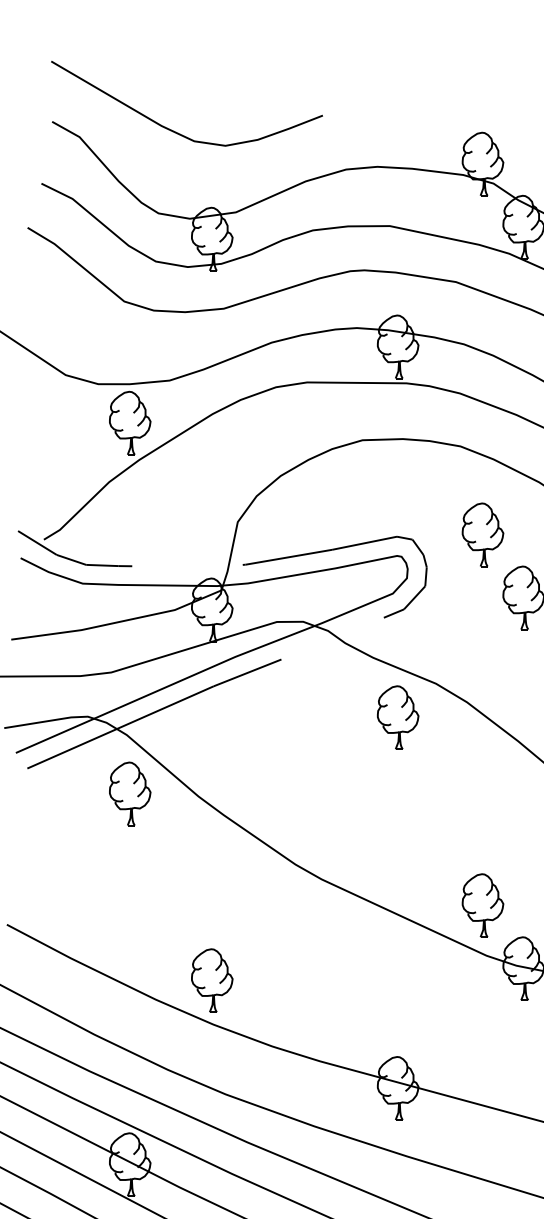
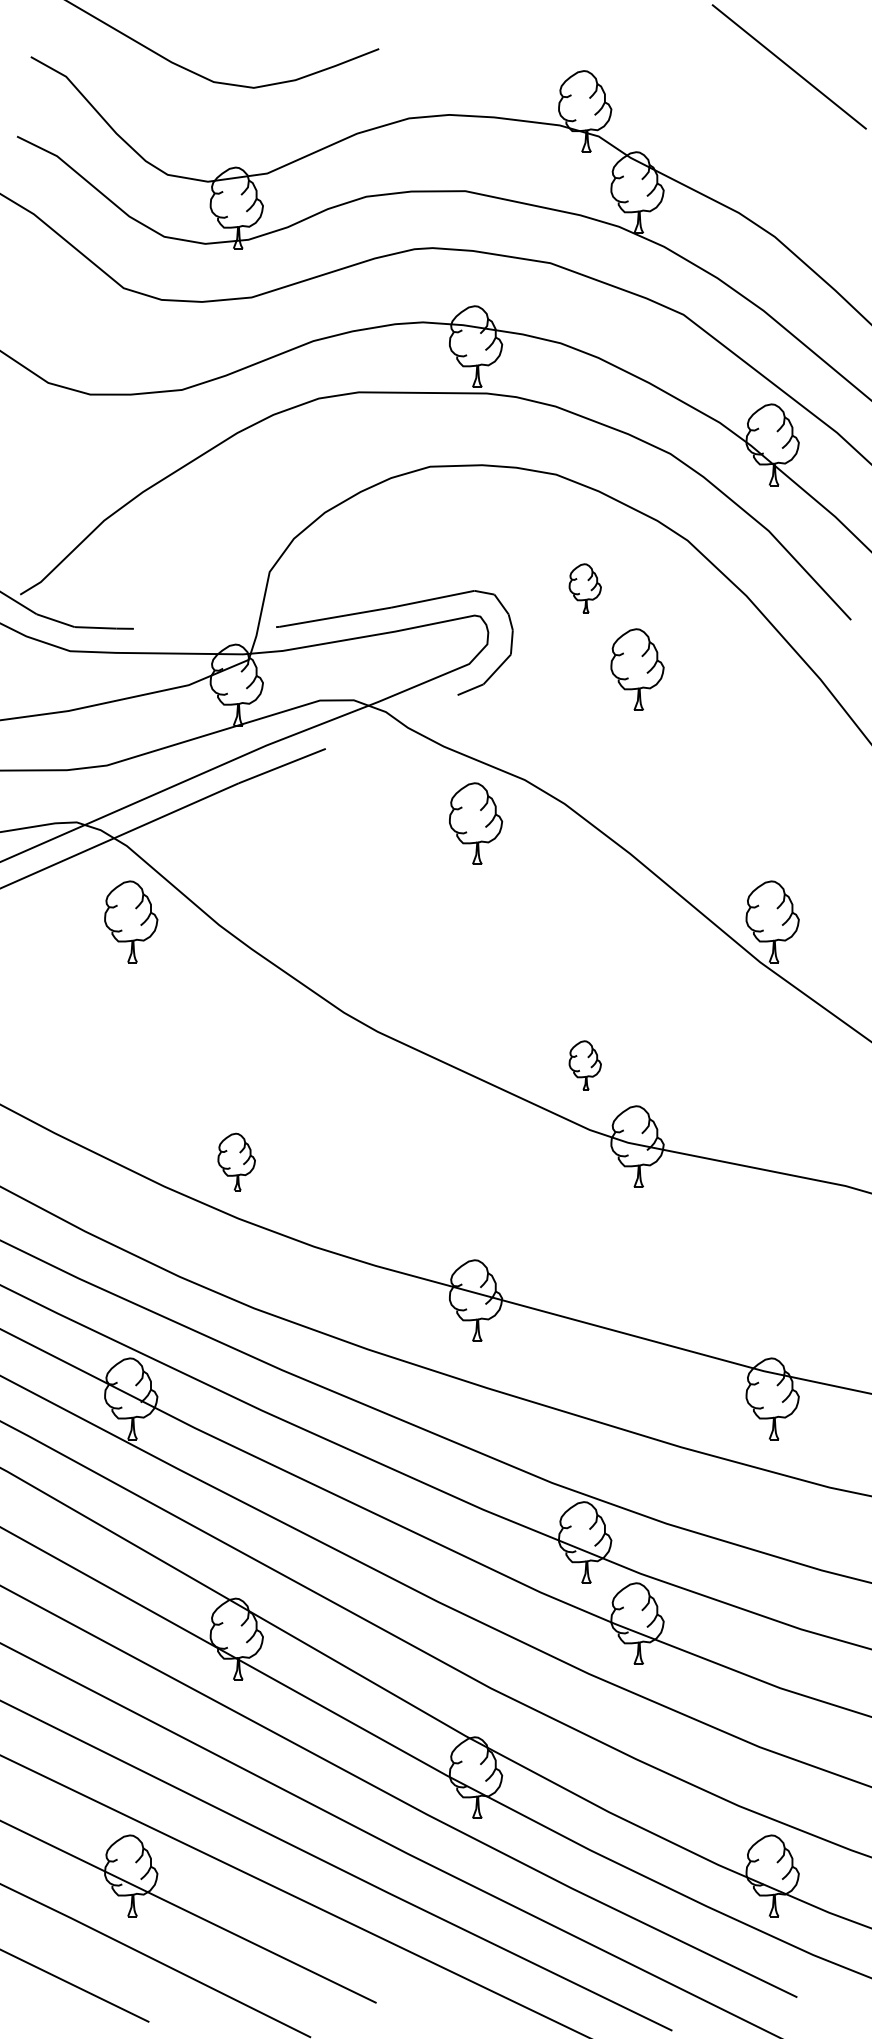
part: (130, 422) -> (131, 444), removed
part: (483, 534) -> (585, 588), size x0.6
part: (483, 905) -> (585, 1065), size x0.6
part: (212, 980) -> (236, 1161), size x0.7

